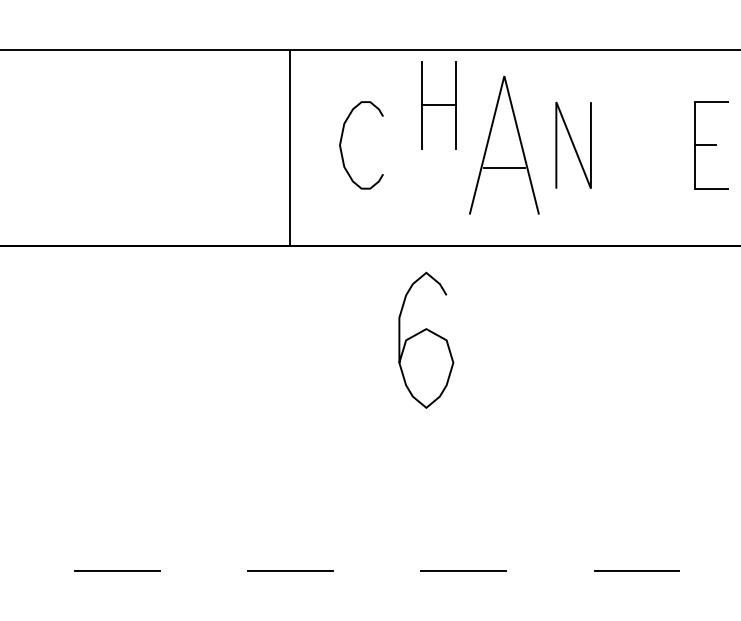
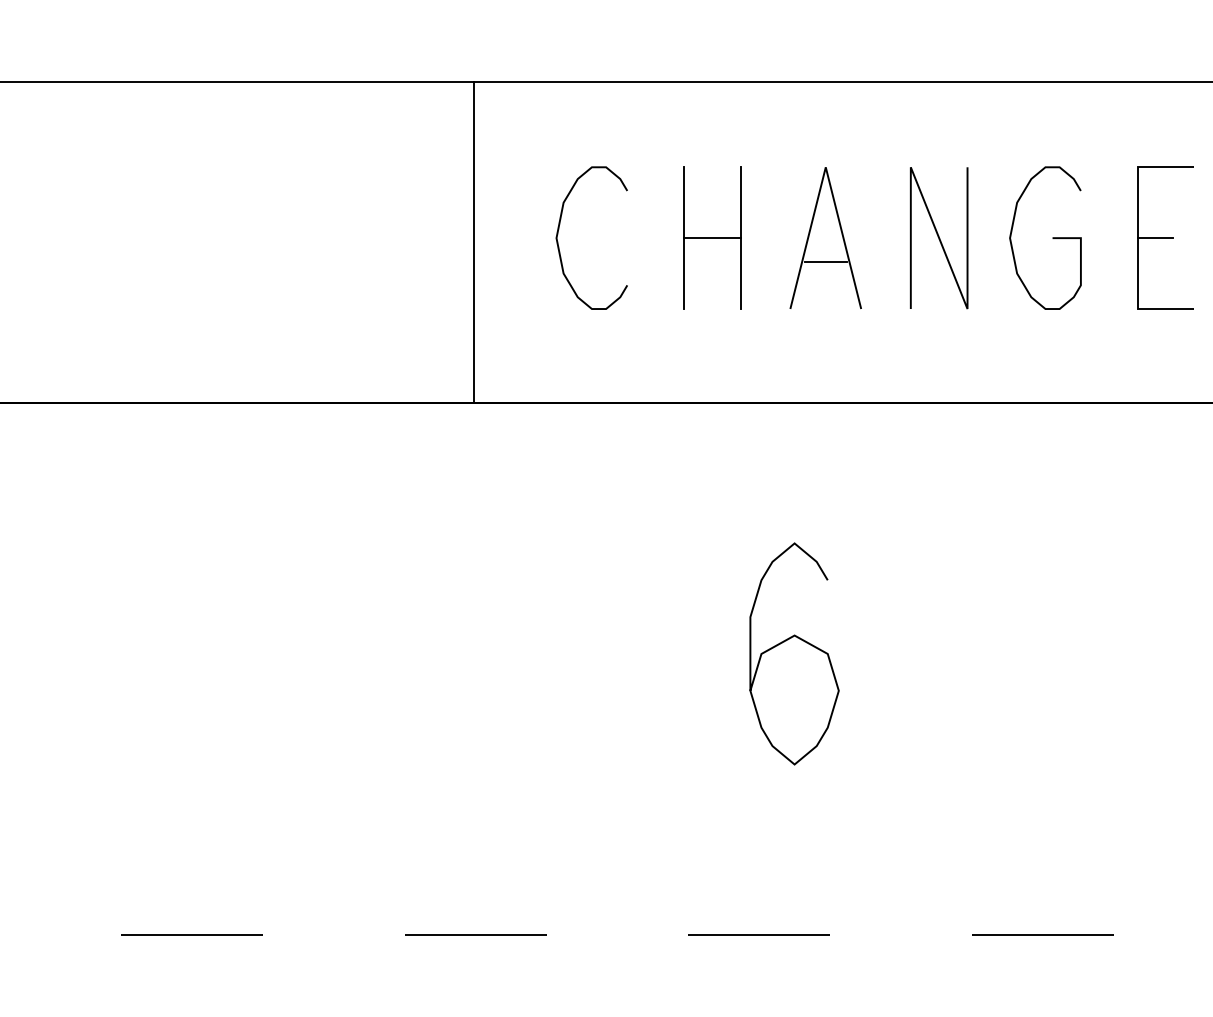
part: (438, 105) -> (711, 238), moved
part: (504, 145) -> (825, 238), size x0.62
curve: (643, 145) -> (1053, 238), added
curve: (422, 332) -> (788, 641), moved

